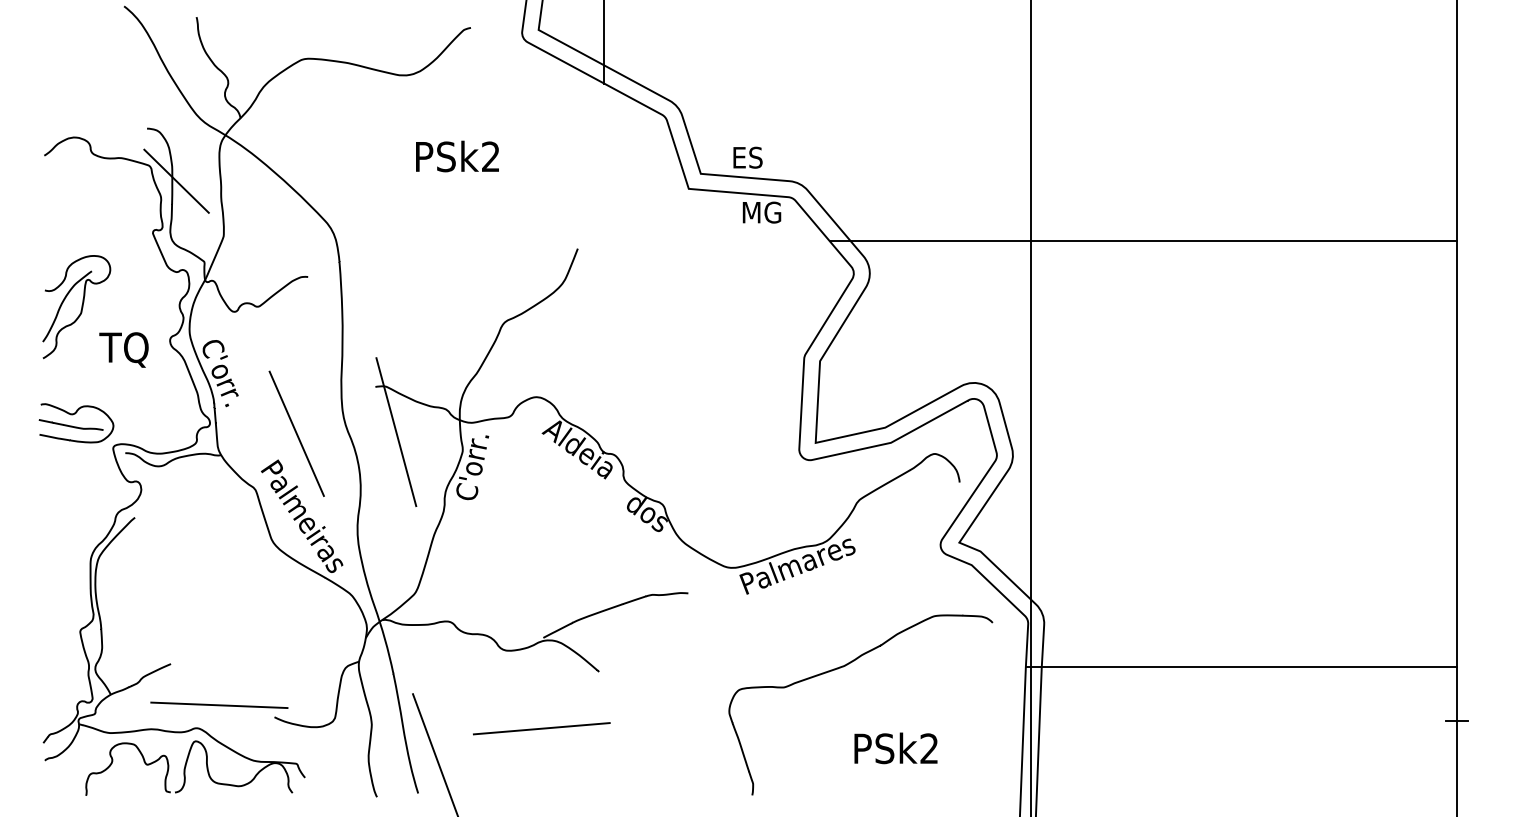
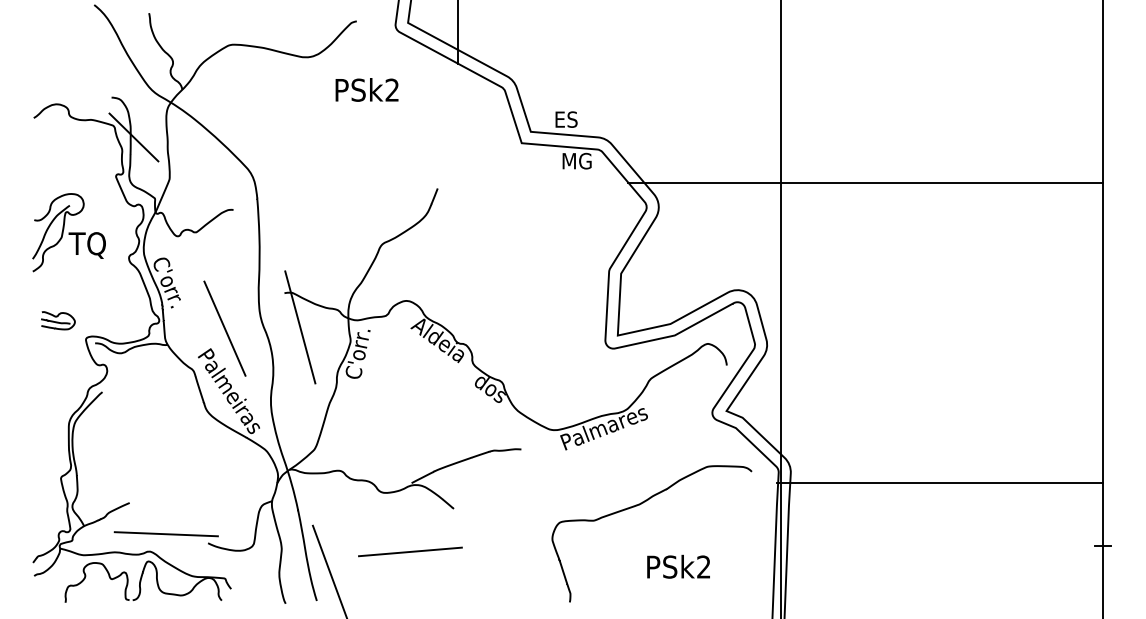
text: (457, 156) -> (367, 89), moved
text: (123, 349) -> (86, 245), moved
part: (76, 423) -> (58, 320), size x0.6
line: (1241, 667) -> (940, 482), moved

